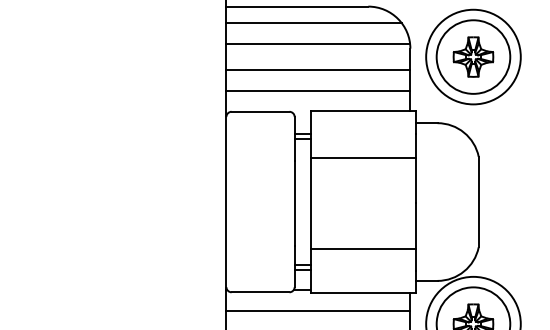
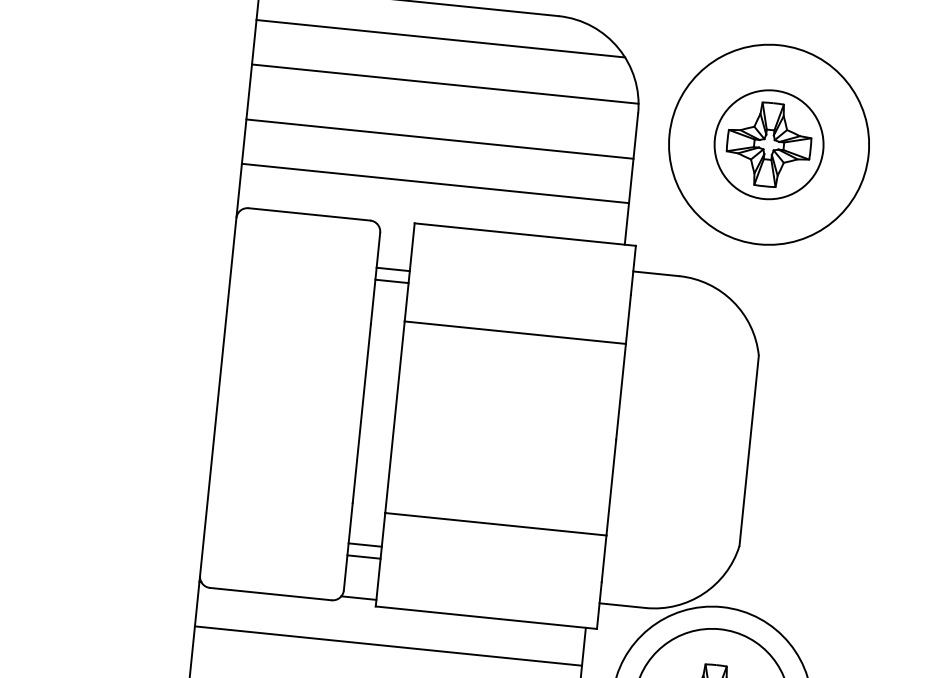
circle: (473, 56) -> (769, 143), size x0.7

